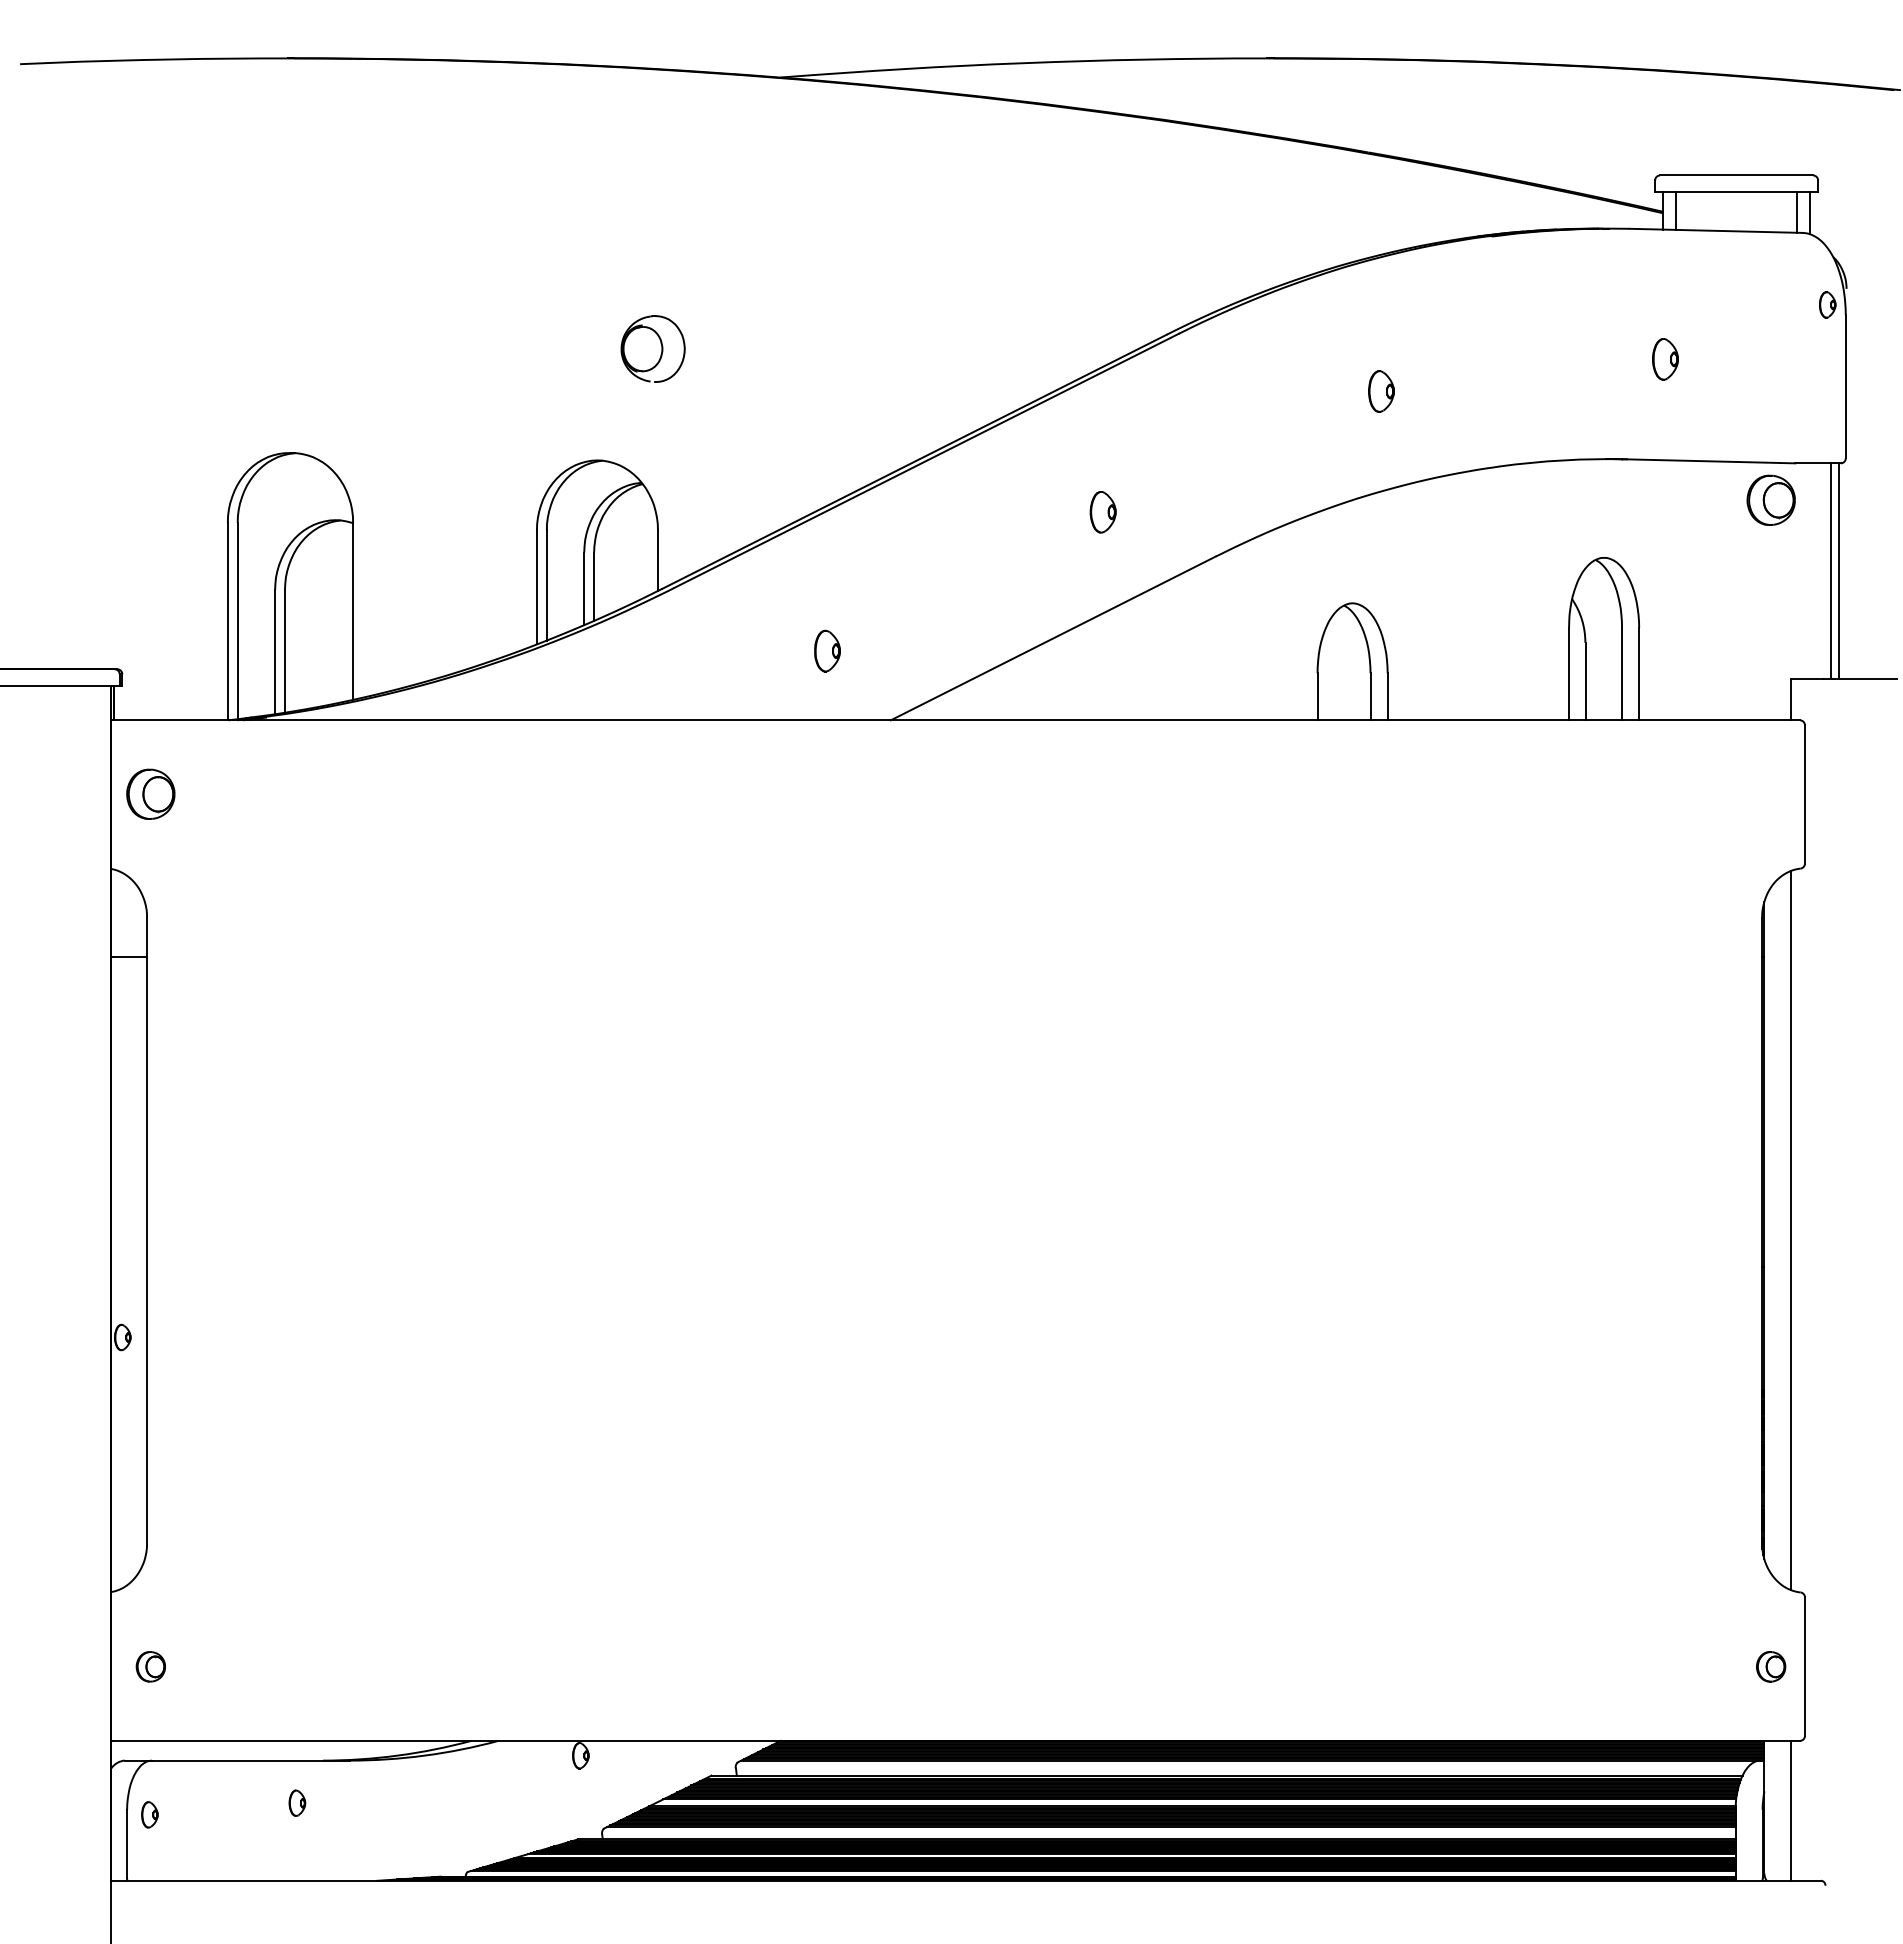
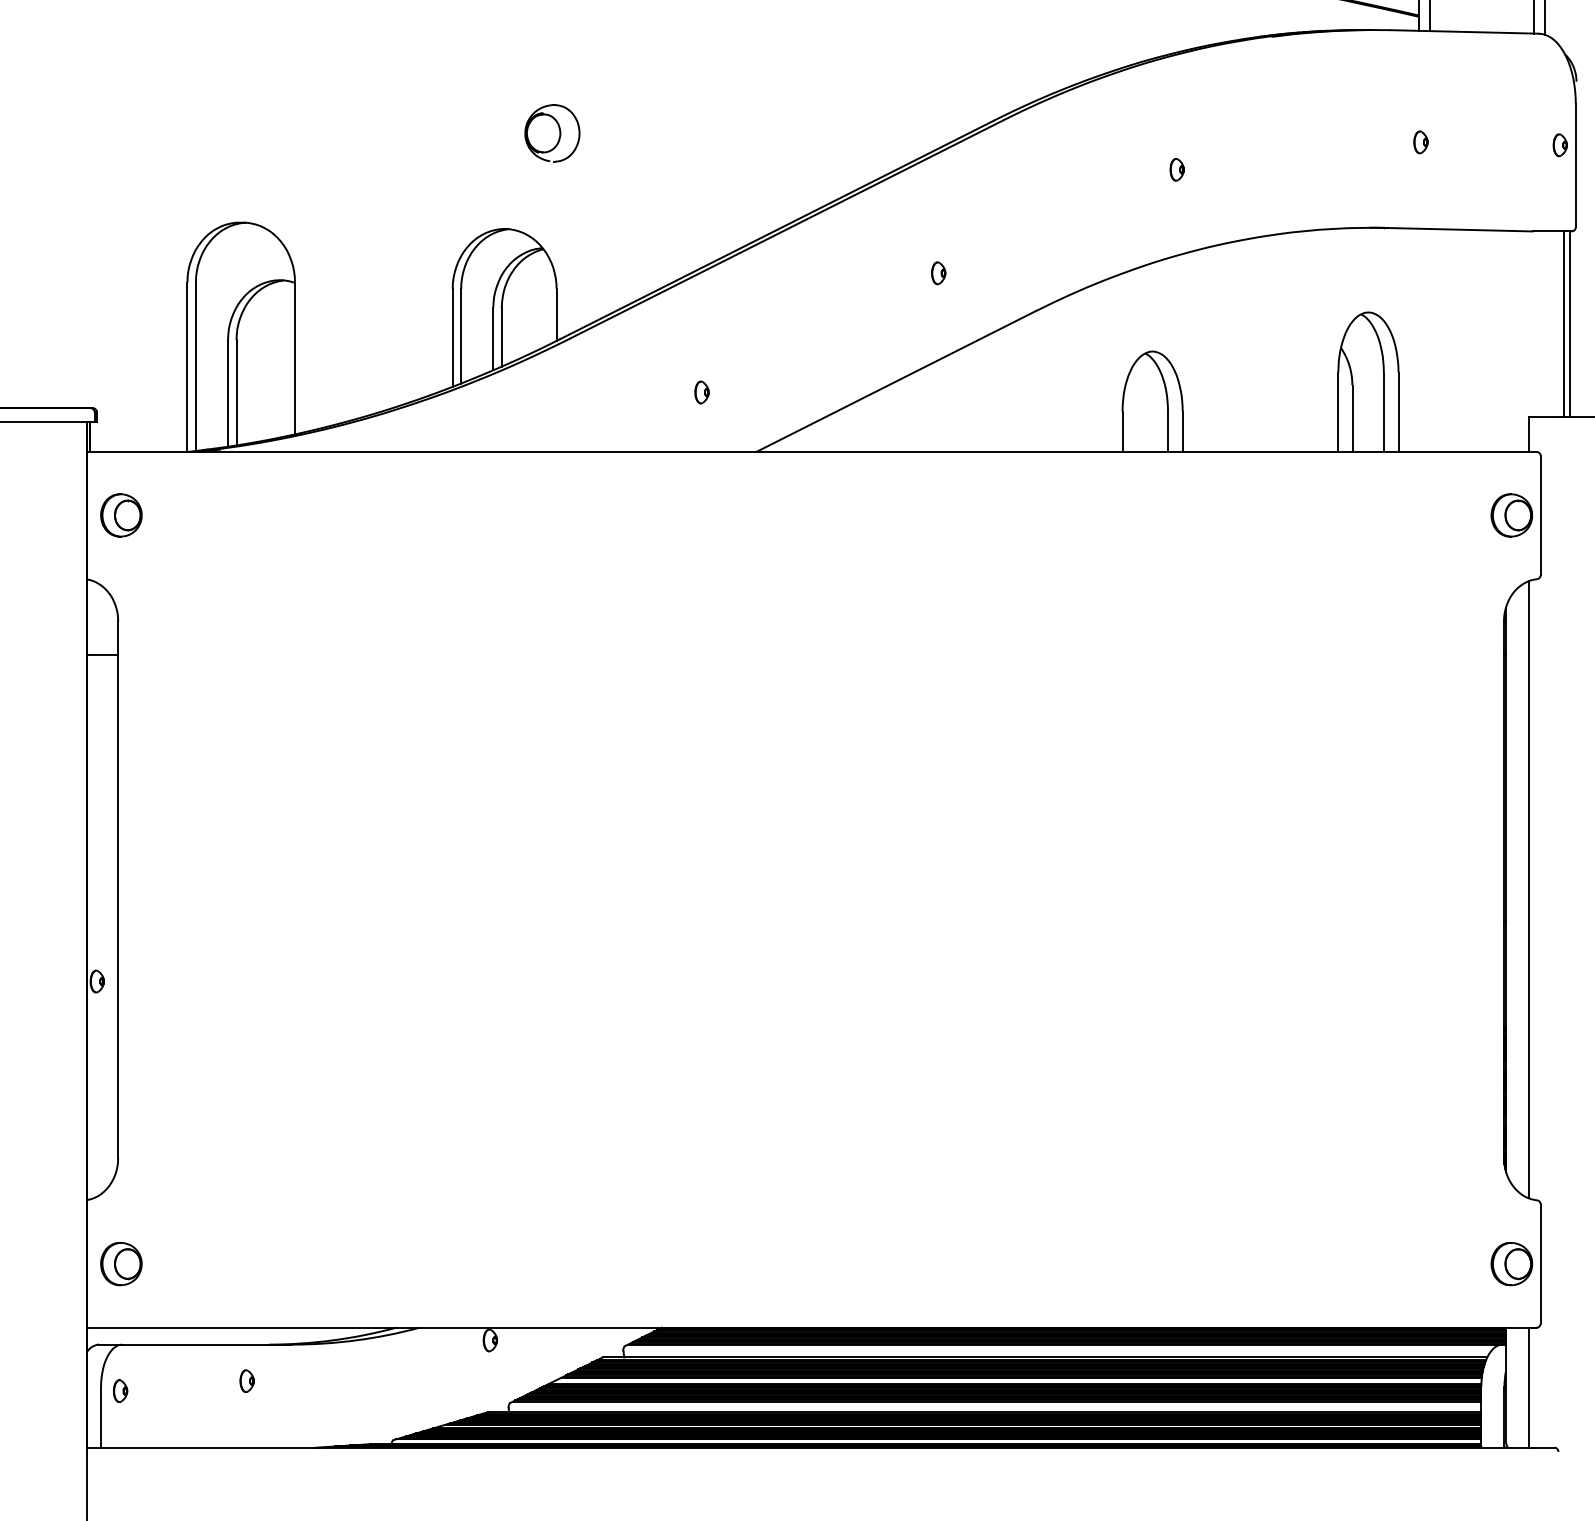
part: (1827, 304) -> (1560, 144), moved
part: (1664, 359) -> (1420, 142), size x0.62
part: (1380, 391) -> (1176, 169), size x0.62
part: (1770, 499) -> (1511, 514), moved
part: (1103, 511) -> (938, 272), size x0.62
part: (827, 650) -> (702, 392), size x0.62
part: (150, 1666) -> (121, 1263), size x1.67
part: (1770, 1666) -> (1511, 1263), size x1.67

